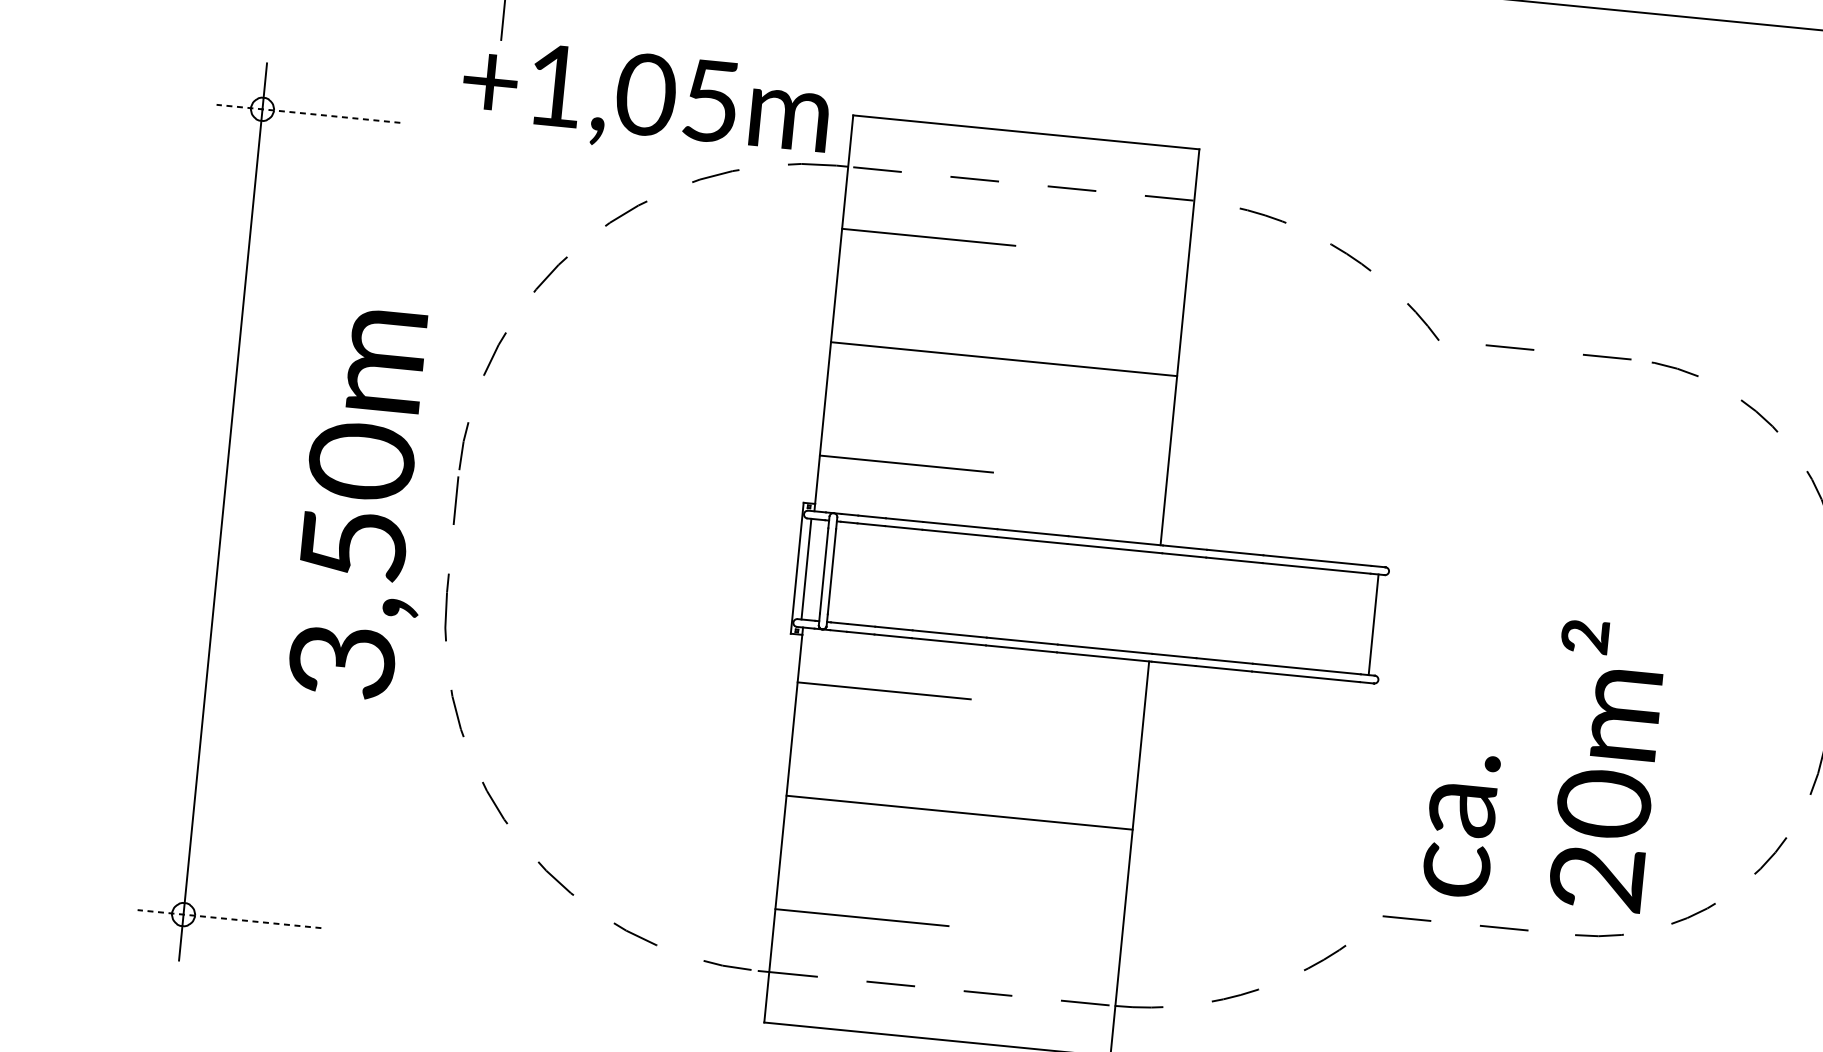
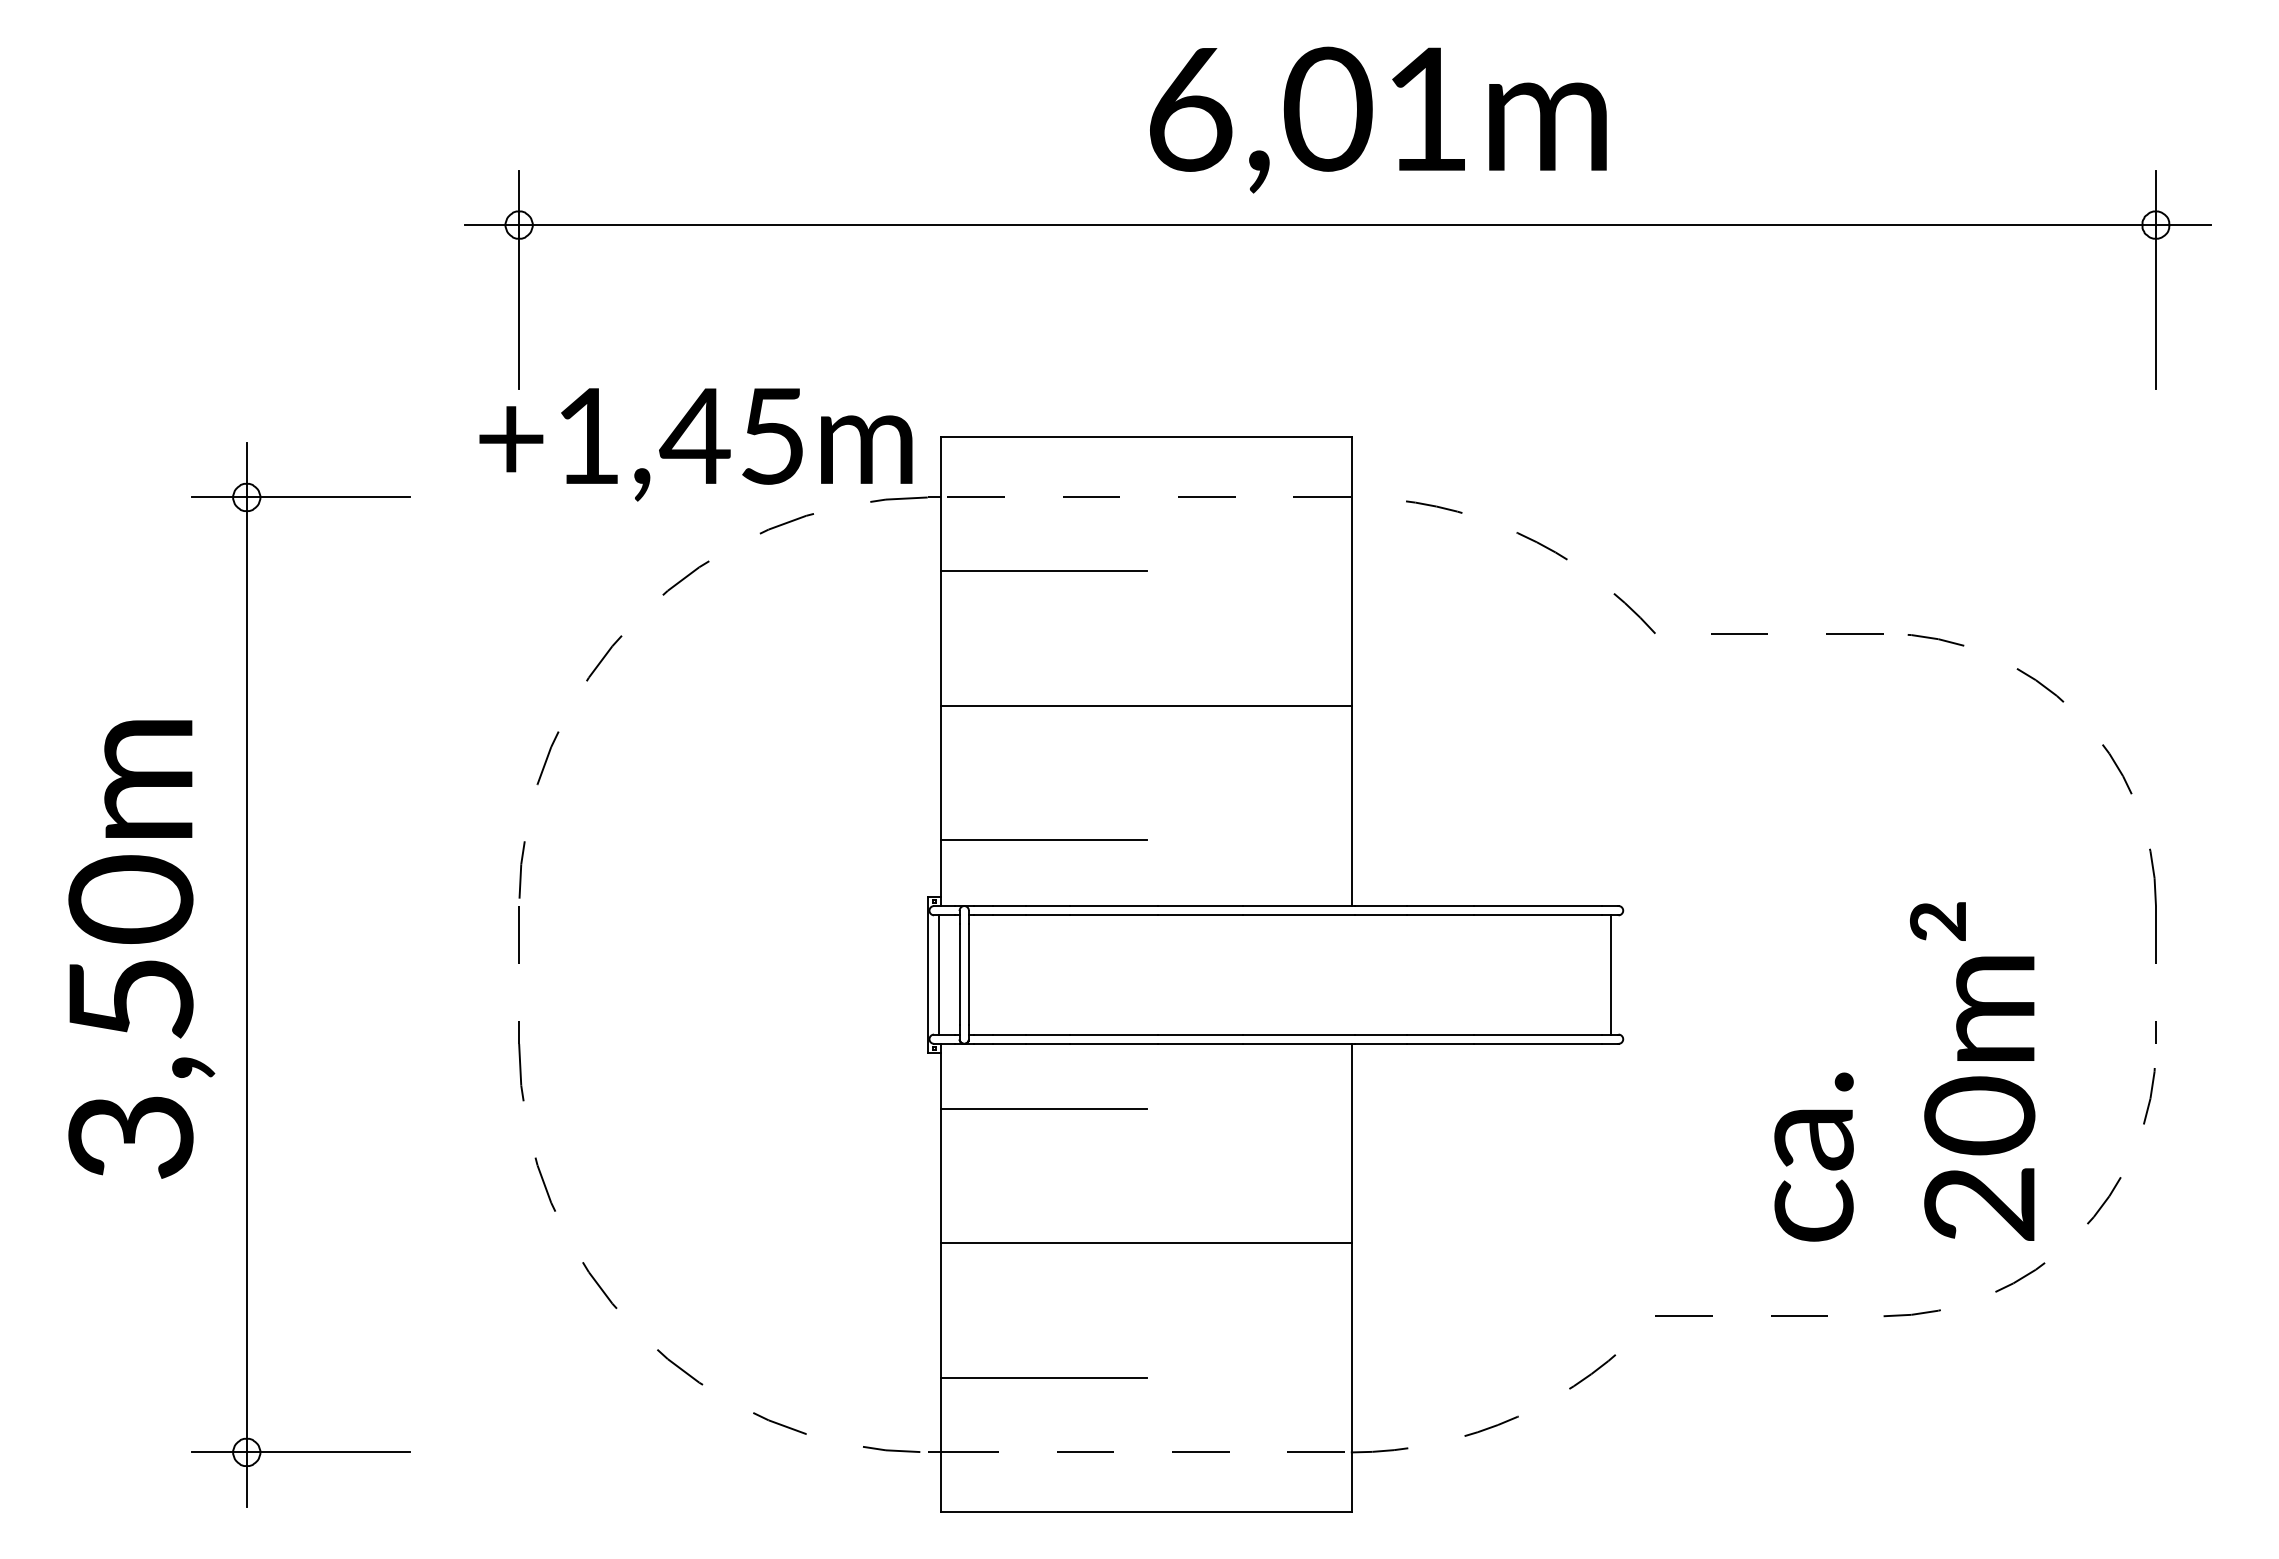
text: (645, 94) -> (694, 435), +1,05m -> +1,45m
line: (308, 113) -> (301, 497), dashed -> solid
text: (366, 504) -> (141, 949), moved
text: (1544, 760) -> (1904, 1071), moved
line: (229, 919) -> (301, 1452), dashed -> solid

